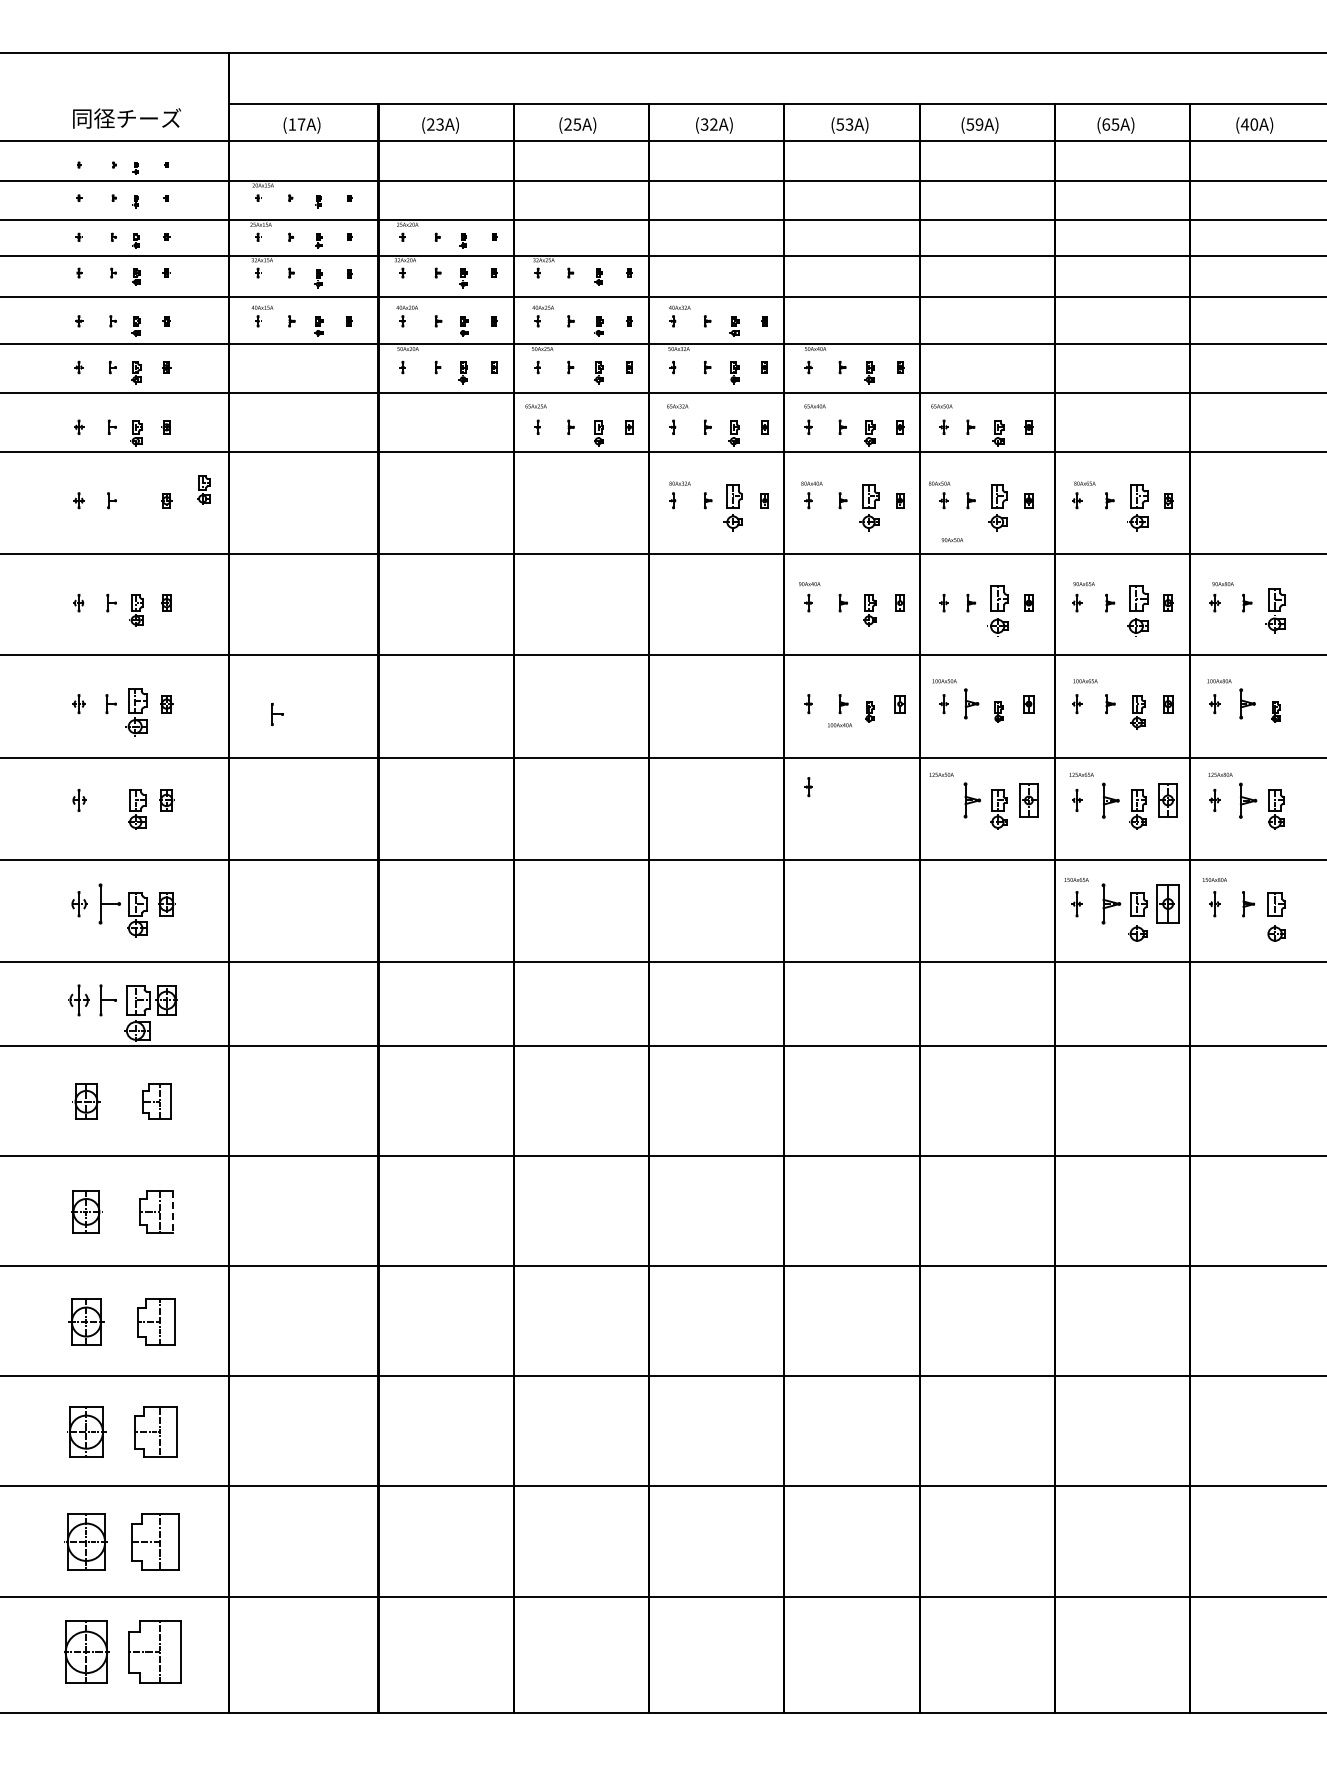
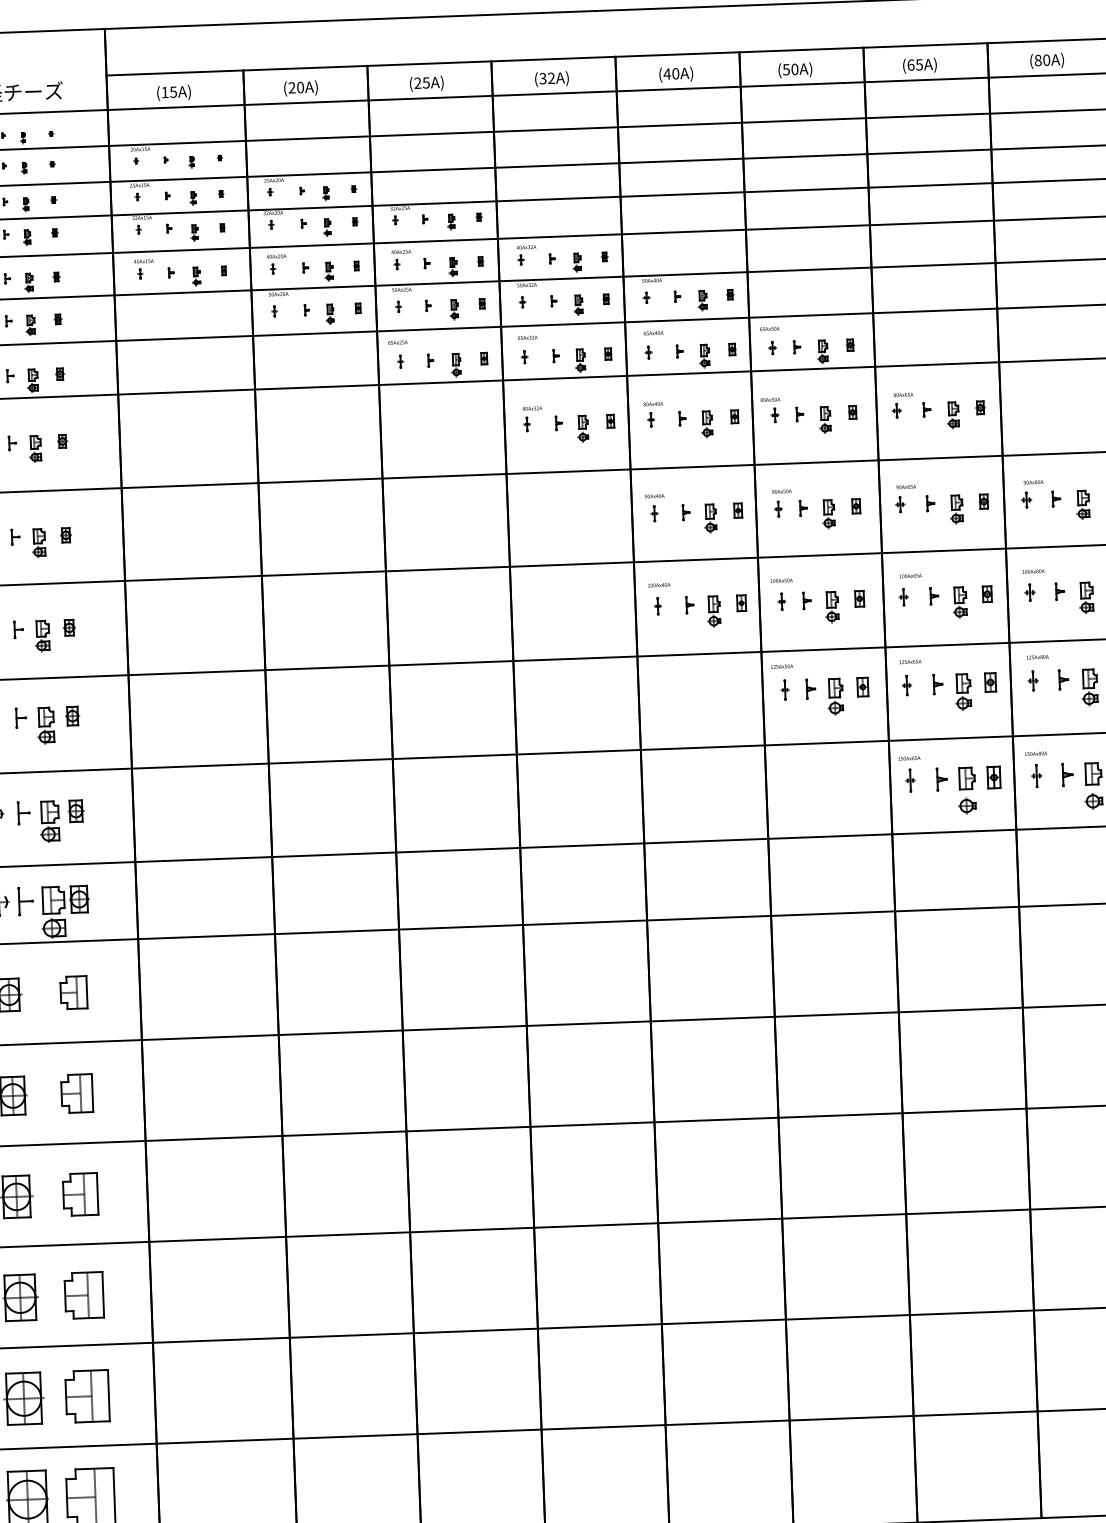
text: (301, 124) -> (173, 92), (17A) -> (15A)
text: (439, 124) -> (299, 87), (23A) -> (20A)
text: (844, 124) -> (671, 73), (53A) -> (40A)
text: (979, 124) -> (794, 69), (59A) -> (50A)
text: (1244, 124) -> (1037, 60), (40A) -> (80A)
part: (203, 489) -> (35, 448), moved
part: (734, 507) -> (583, 428), size x0.62
part: (869, 507) -> (706, 424), size x0.62
part: (998, 507) -> (825, 419), size x0.62
part: (1137, 507) -> (952, 415), size x0.62
text: (951, 540) -> (780, 492), moved
part: (998, 610) -> (828, 514), size x0.62
part: (1138, 610) -> (956, 509), size x0.62
part: (1276, 610) -> (1083, 504), size x0.71
part: (971, 704) -> (807, 601), size x0.62
part: (1247, 704) -> (1059, 591), size x0.62
part: (136, 712) -> (42, 636), size x0.71
part: (869, 712) -> (713, 611), size x1.67
part: (998, 712) -> (832, 607), size x1.67
part: (1275, 712) -> (1085, 598), size x1.67
part: (277, 713) -> (21, 717), moved
text: (839, 725) -> (658, 585), moved
part: (808, 787) -> (660, 682), removed
part: (943, 799) -> (784, 689), added
part: (1110, 799) -> (937, 683), size x0.62
part: (1247, 799) -> (1063, 678), size x0.62
part: (971, 800) -> (810, 689), size x0.62
part: (1028, 800) -> (862, 687), size x0.62
part: (1168, 800) -> (990, 682), size x0.62
part: (109, 904) -> (23, 813), size x0.62
part: (1111, 904) -> (942, 779), size x0.62
part: (1168, 904) -> (994, 777), size x0.62
line: (173, 1211) -> (92, 1092), dashed -> solid

